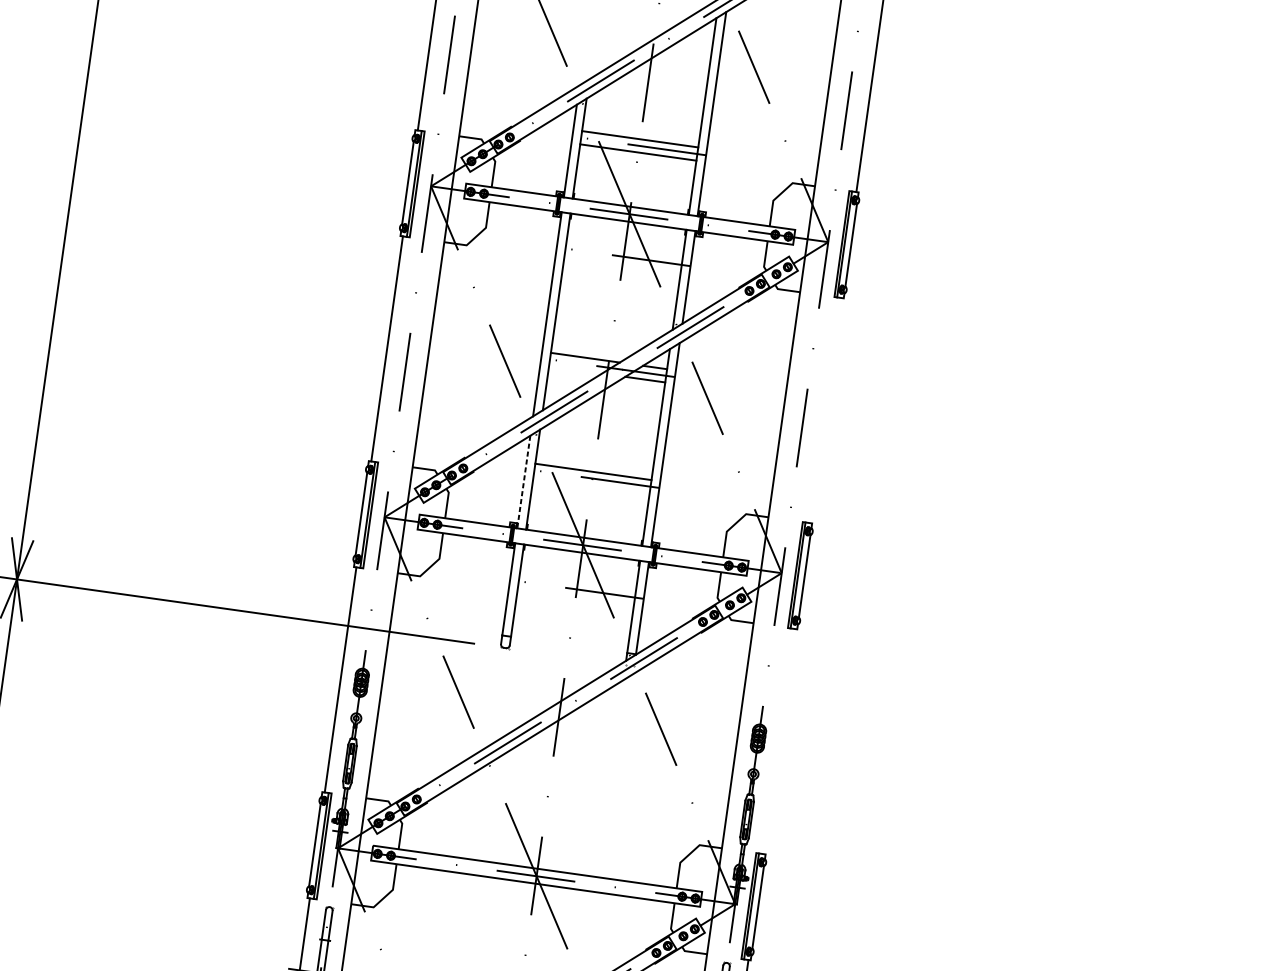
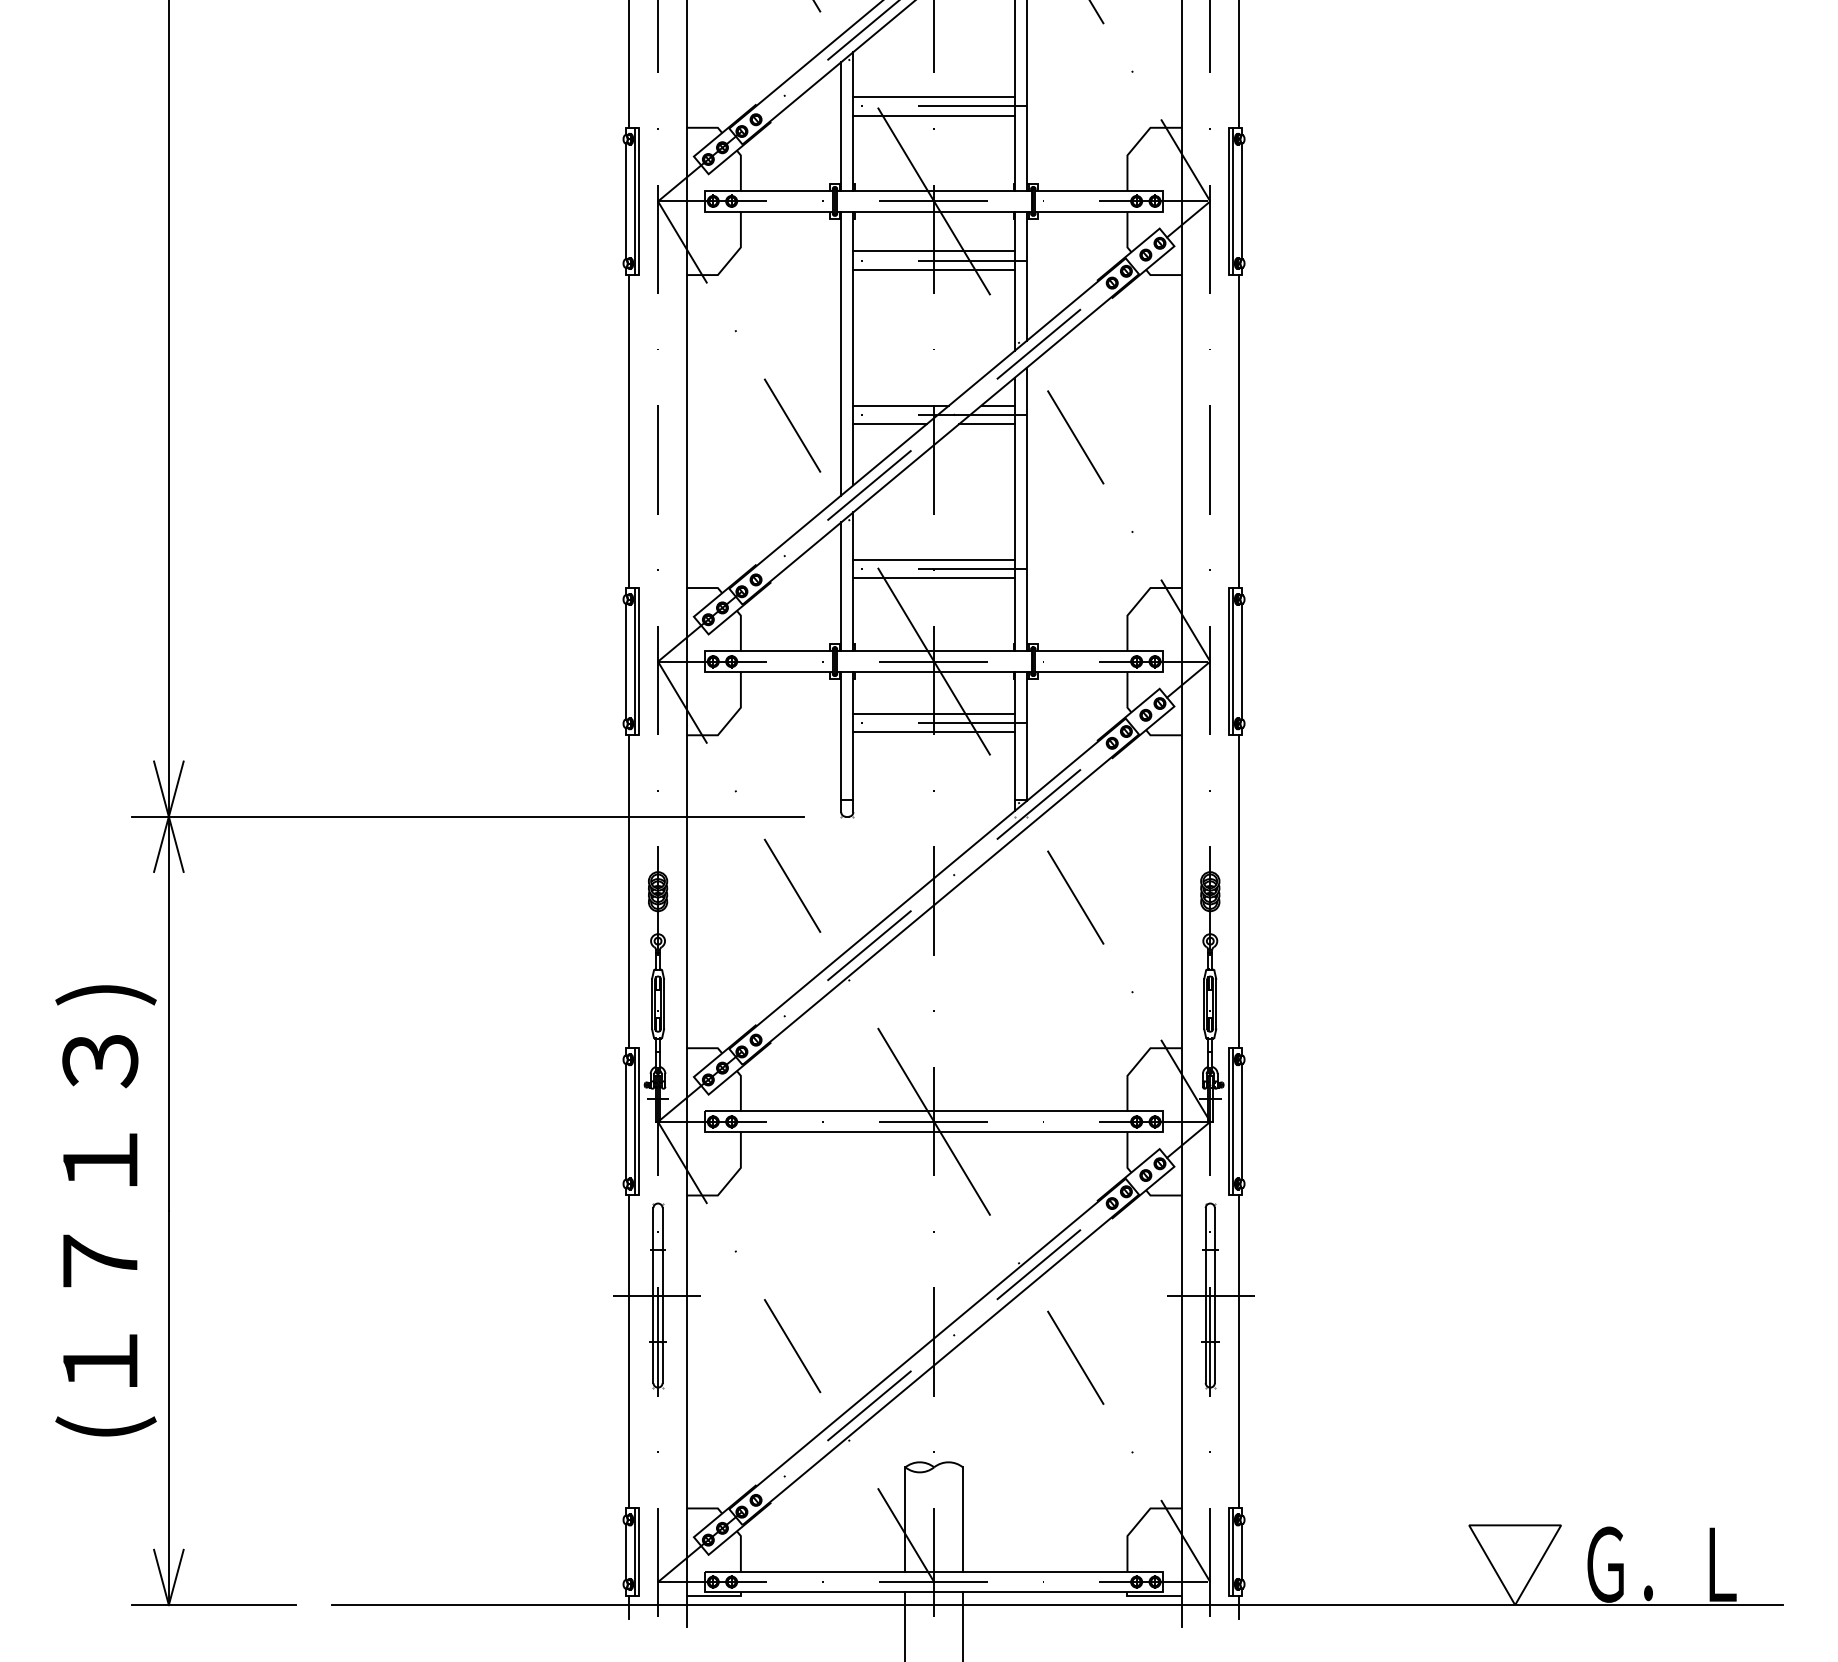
line: (624, 250) -> (933, 251), added
line: (622, 263) -> (933, 269), added
line: (575, 369) -> (890, 423), added
line: (826, 410) -> (1239, 431), added
line: (523, 482) -> (841, 587), dashed -> solid
line: (591, 485) -> (933, 578), added
line: (577, 582) -> (933, 713), added
line: (575, 596) -> (933, 732), added
line: (779, 741) -> (1239, 891), added

